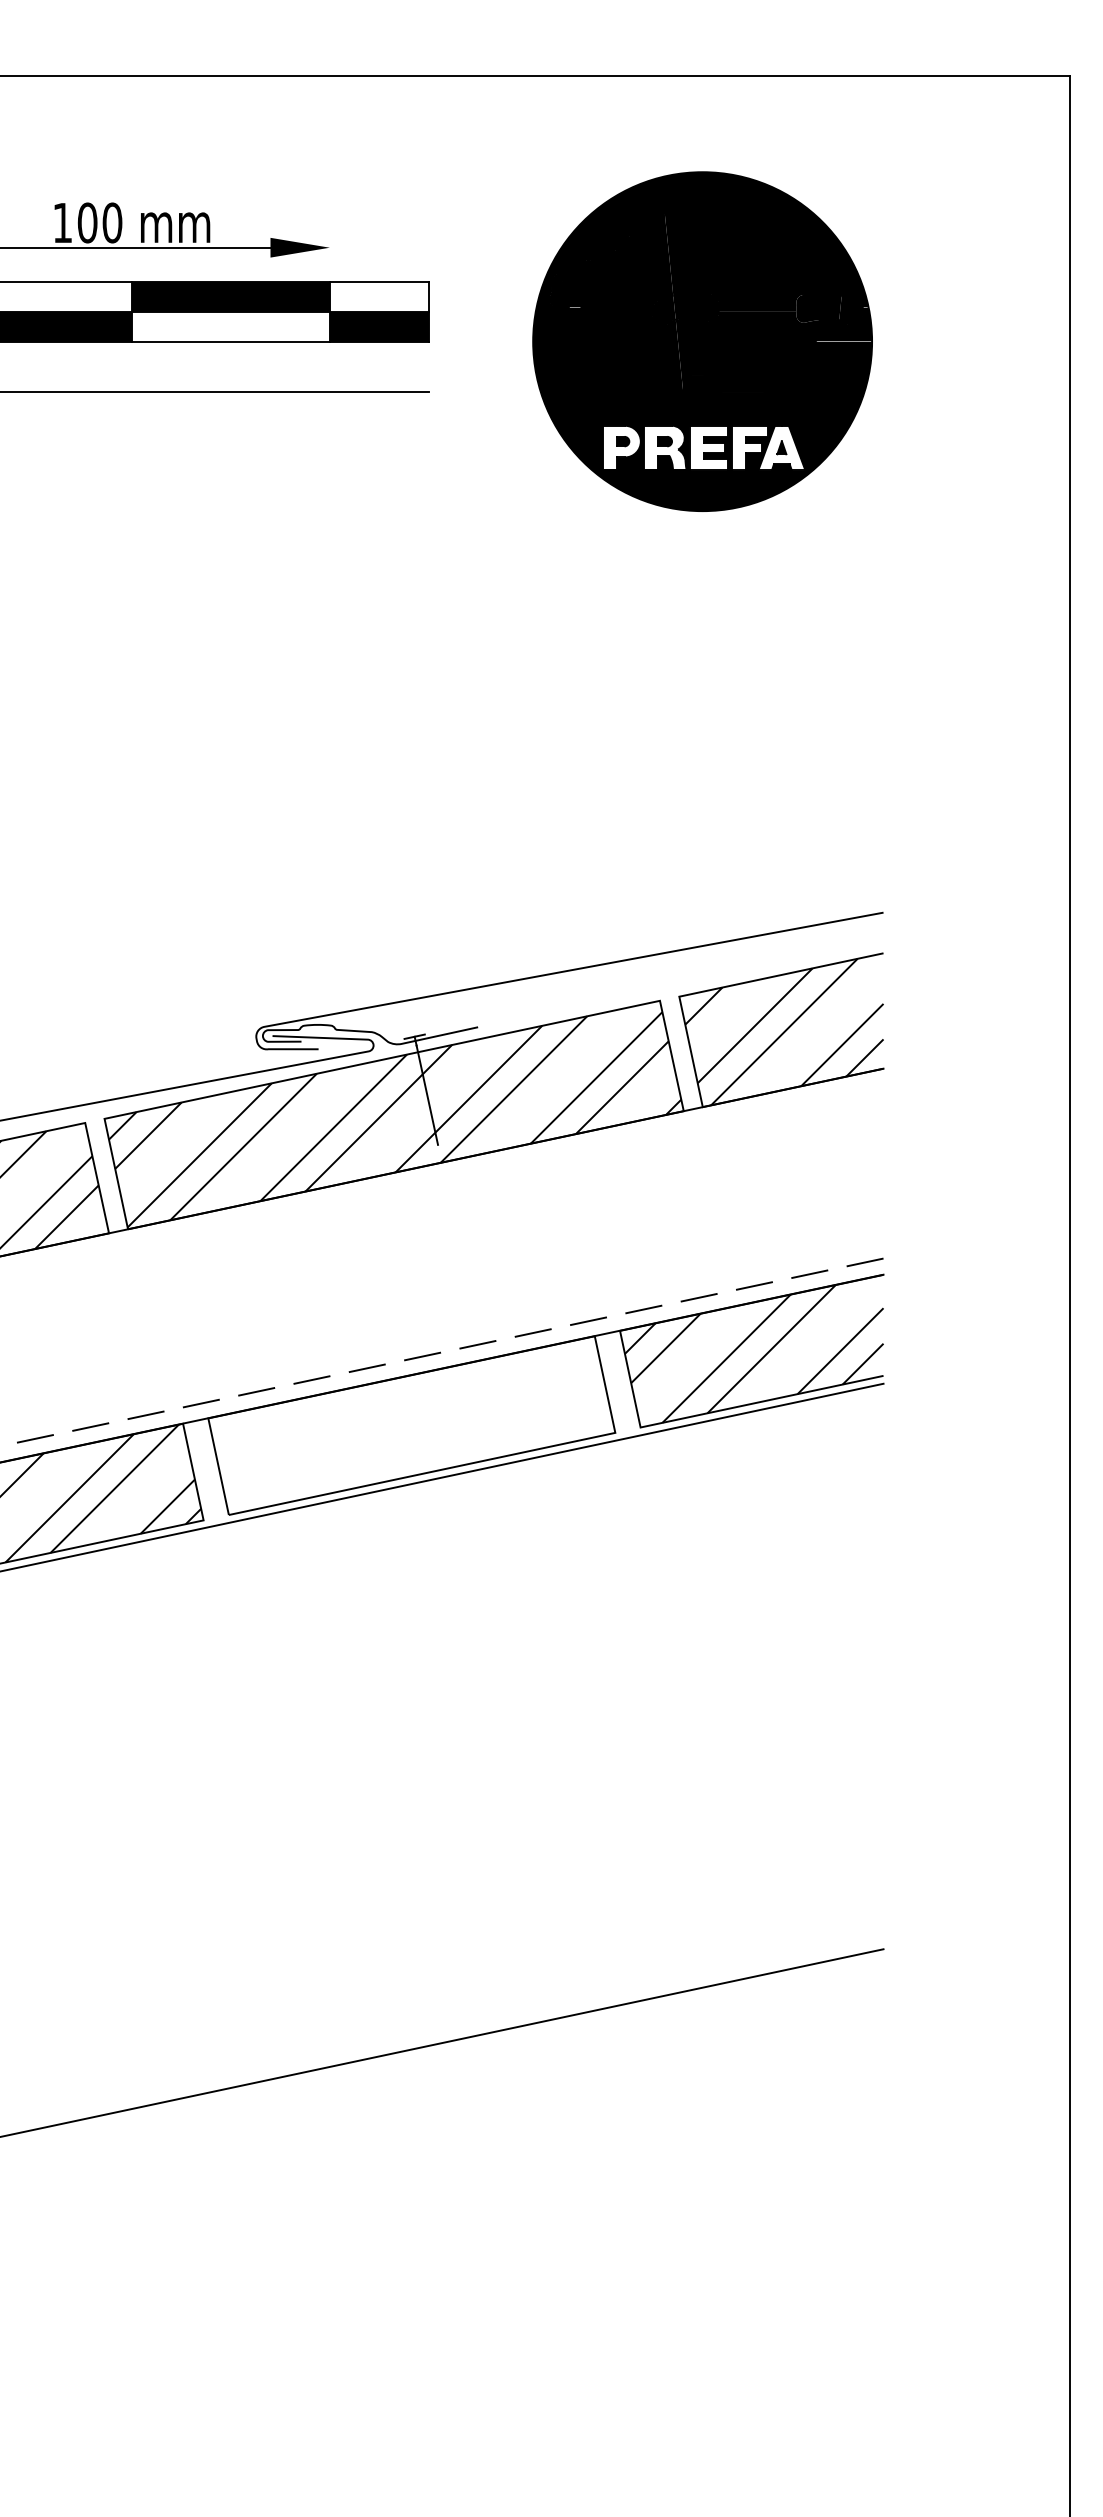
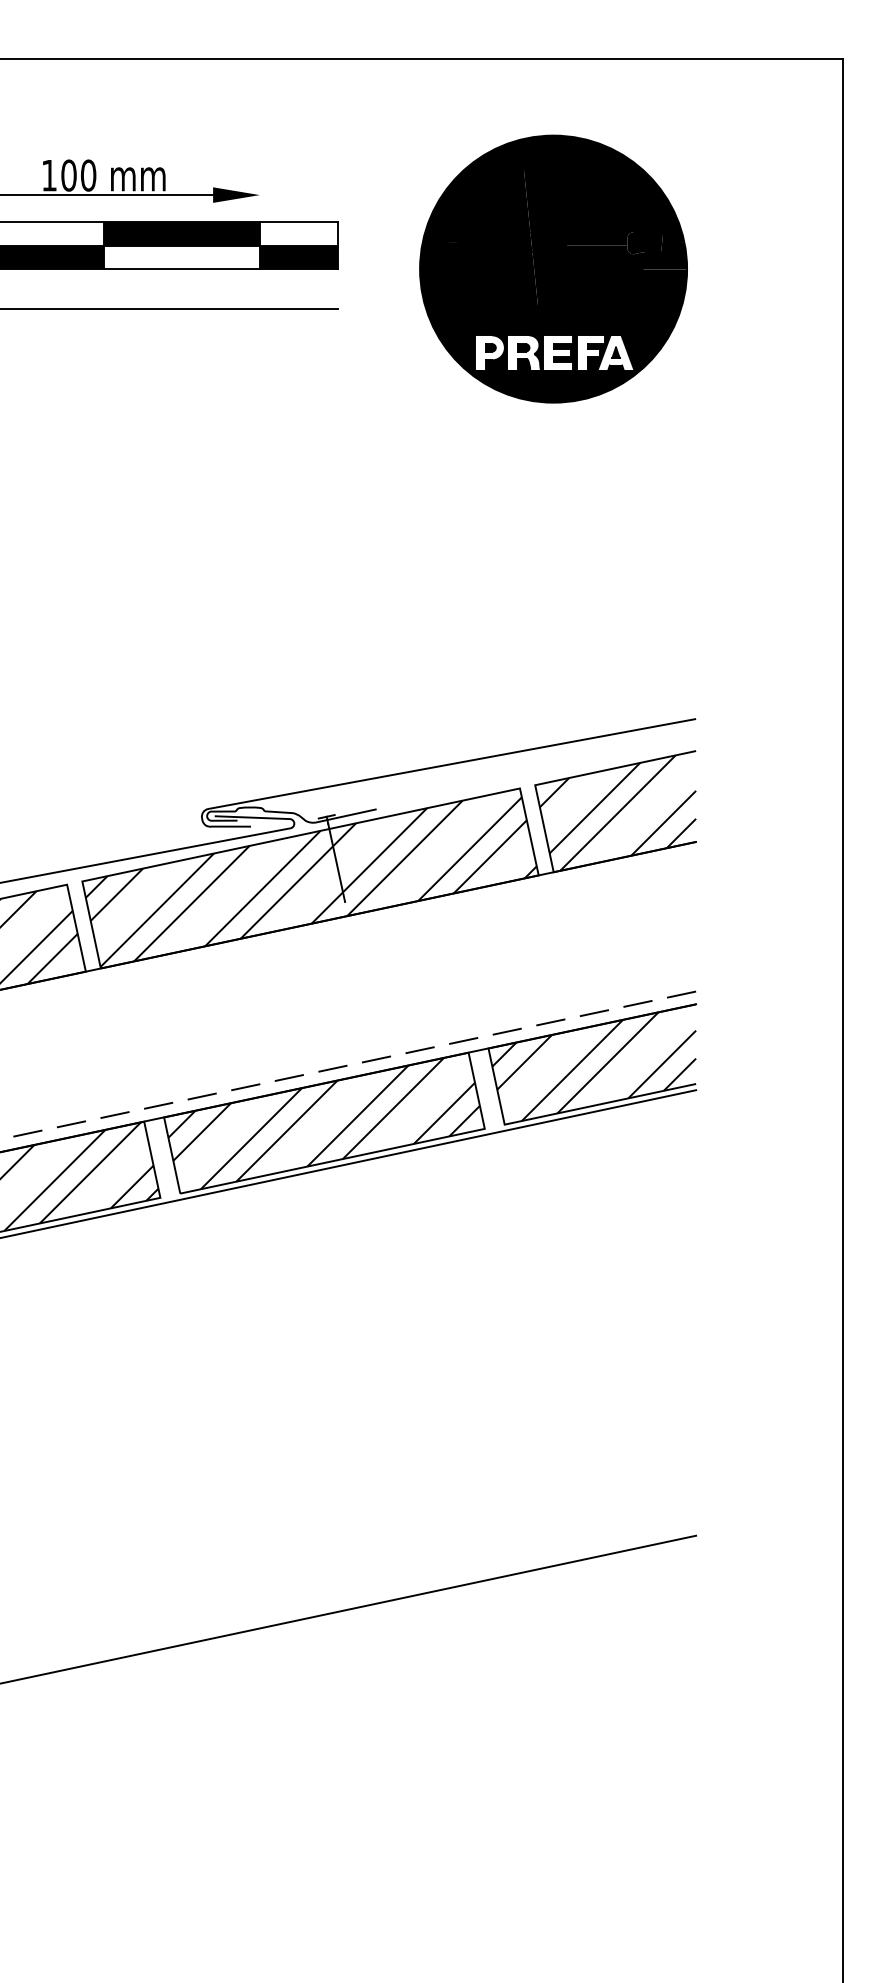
hatch: (411, 1425) -> (324, 1123), added

